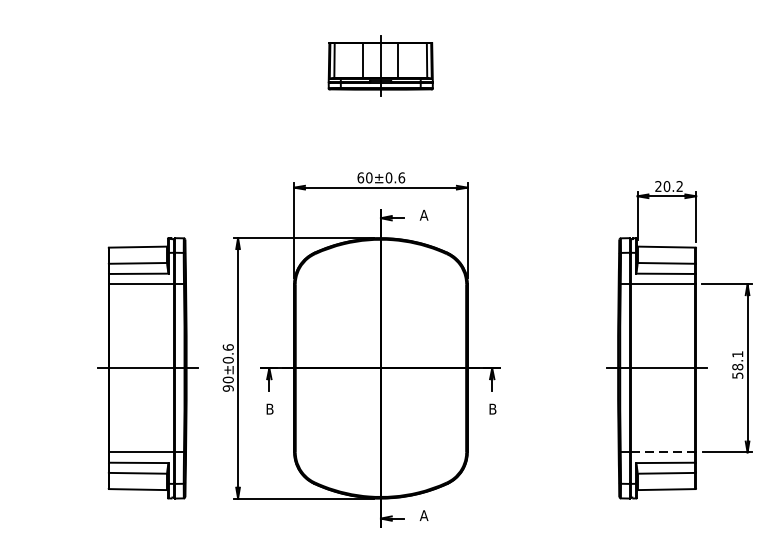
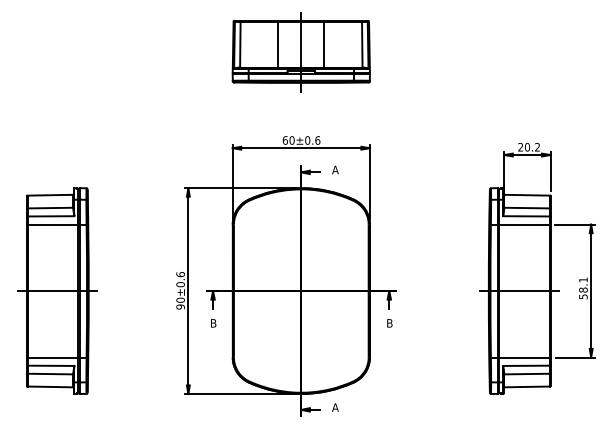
part: (379, 66) -> (300, 52), size x1.67
part: (147, 367) -> (57, 290), moved
line: (664, 452) -> (525, 357), dashed -> solid

